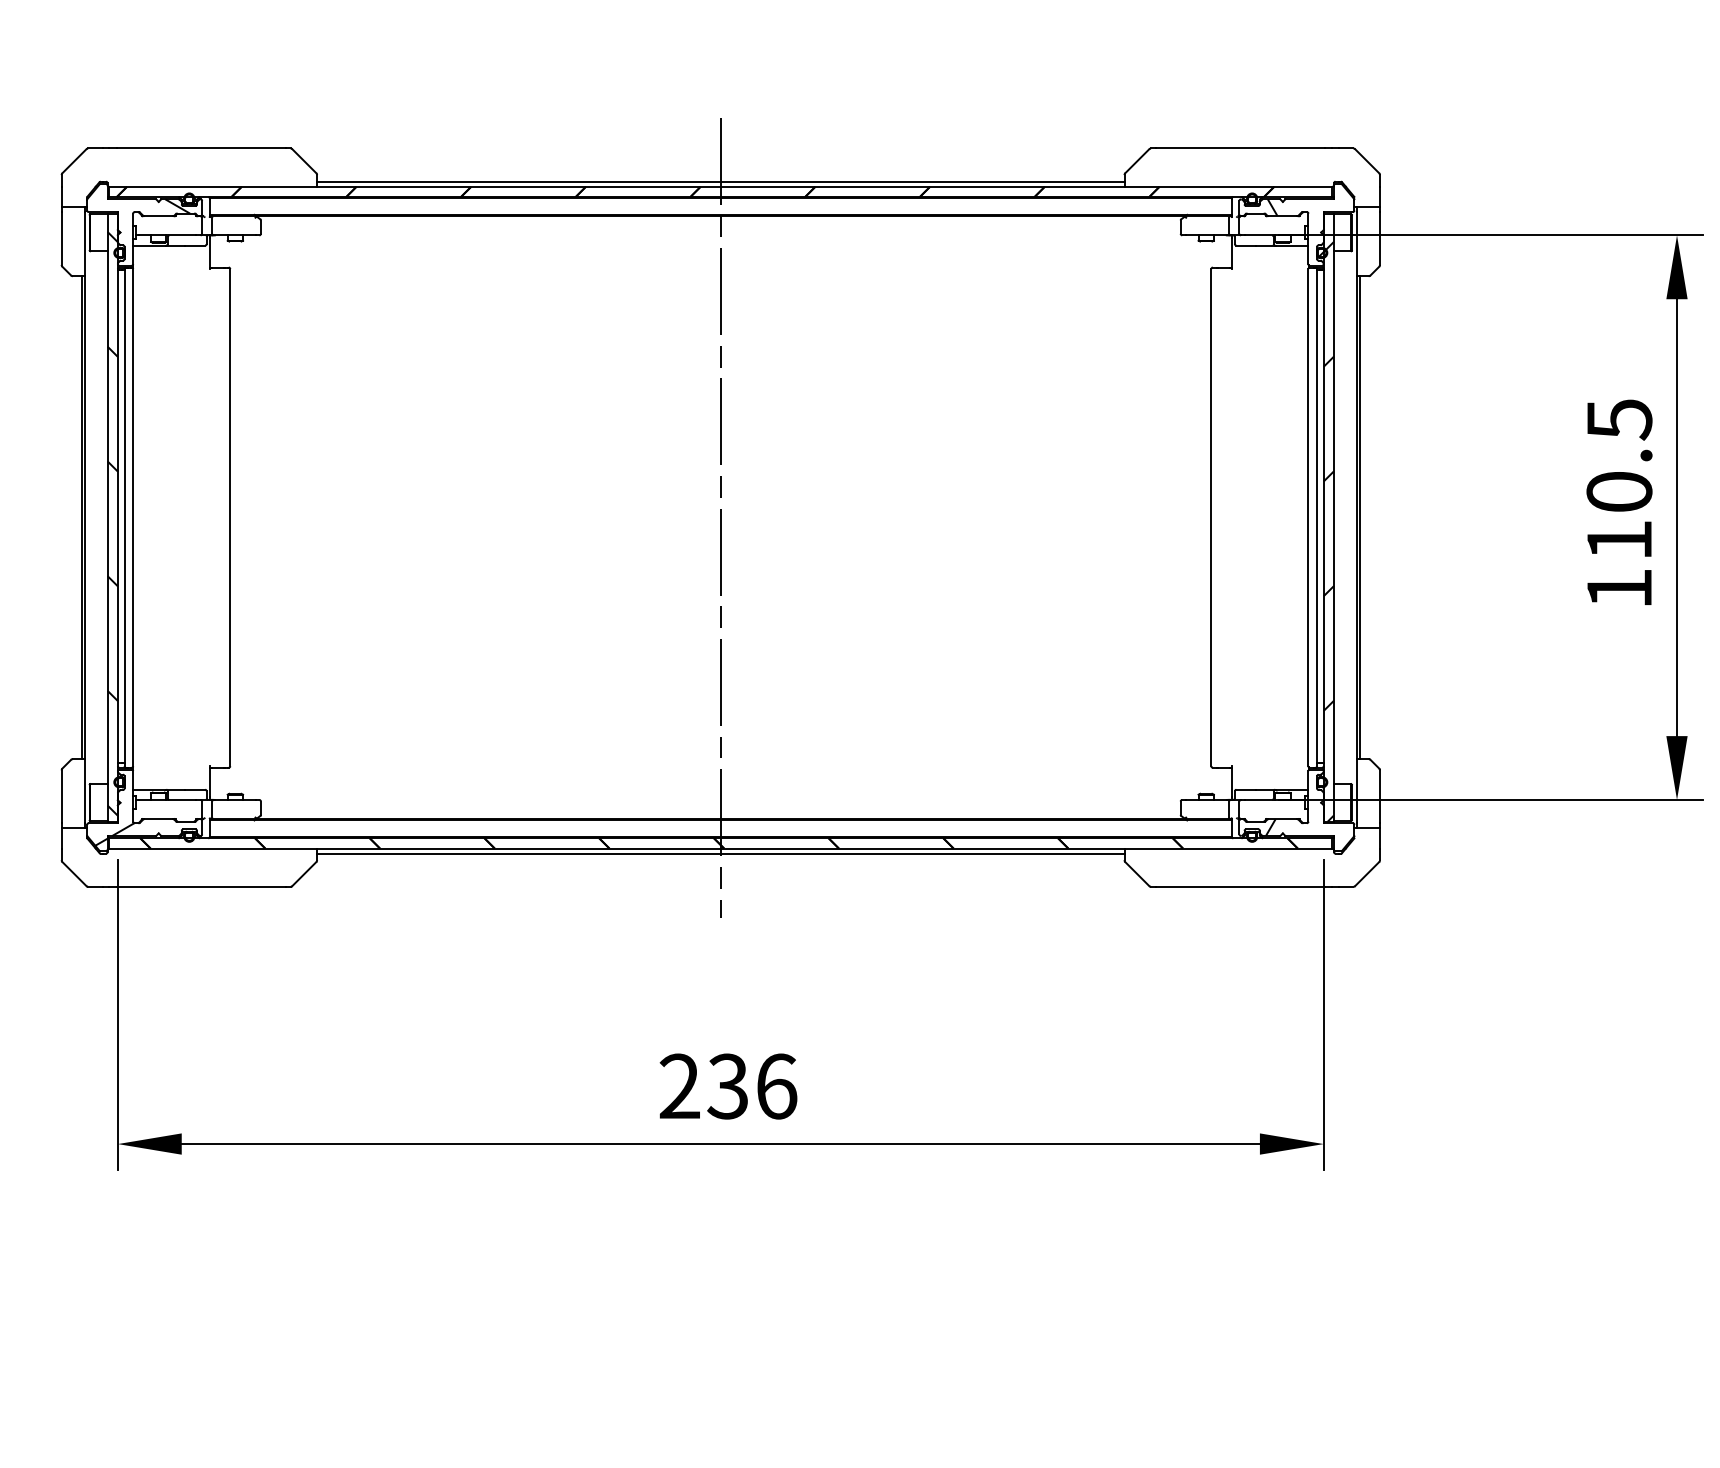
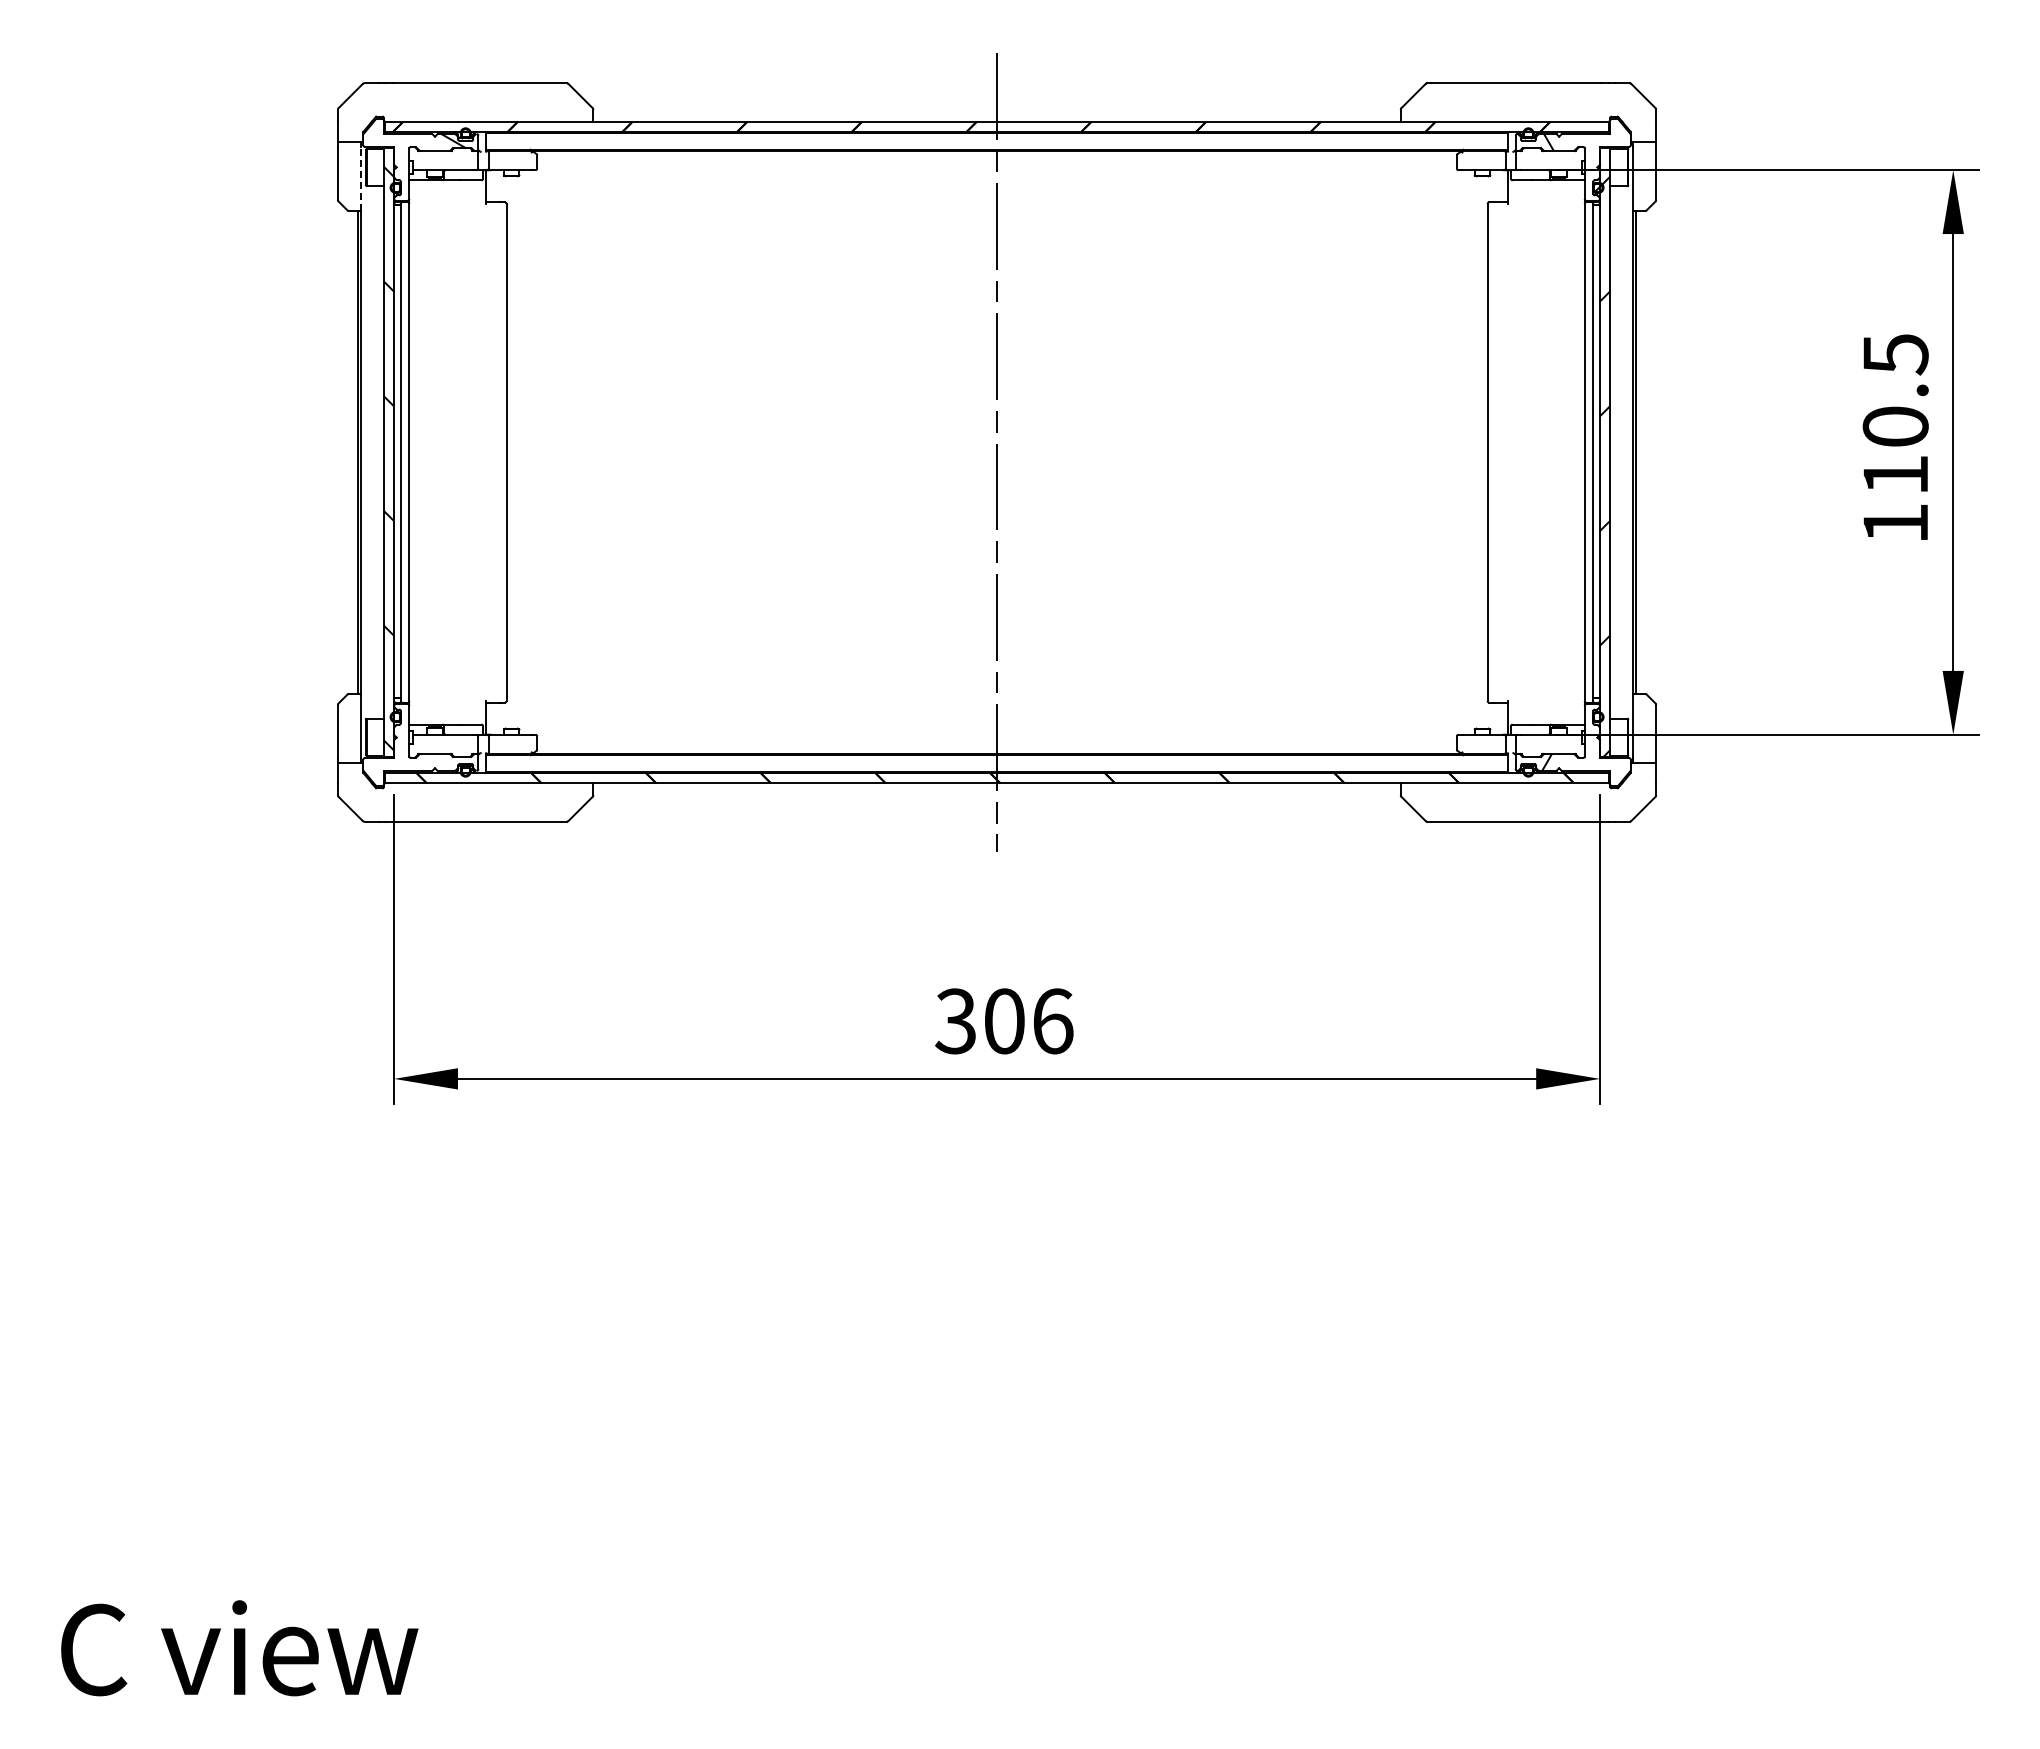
line: (720, 181) -> (996, 116), removed
line: (84, 244) -> (360, 179), solid -> dashed
hatch: (114, 834) -> (390, 769), removed
line: (720, 853) -> (996, 788), removed
text: (703, 1086) -> (979, 1021), 236 -> 306

